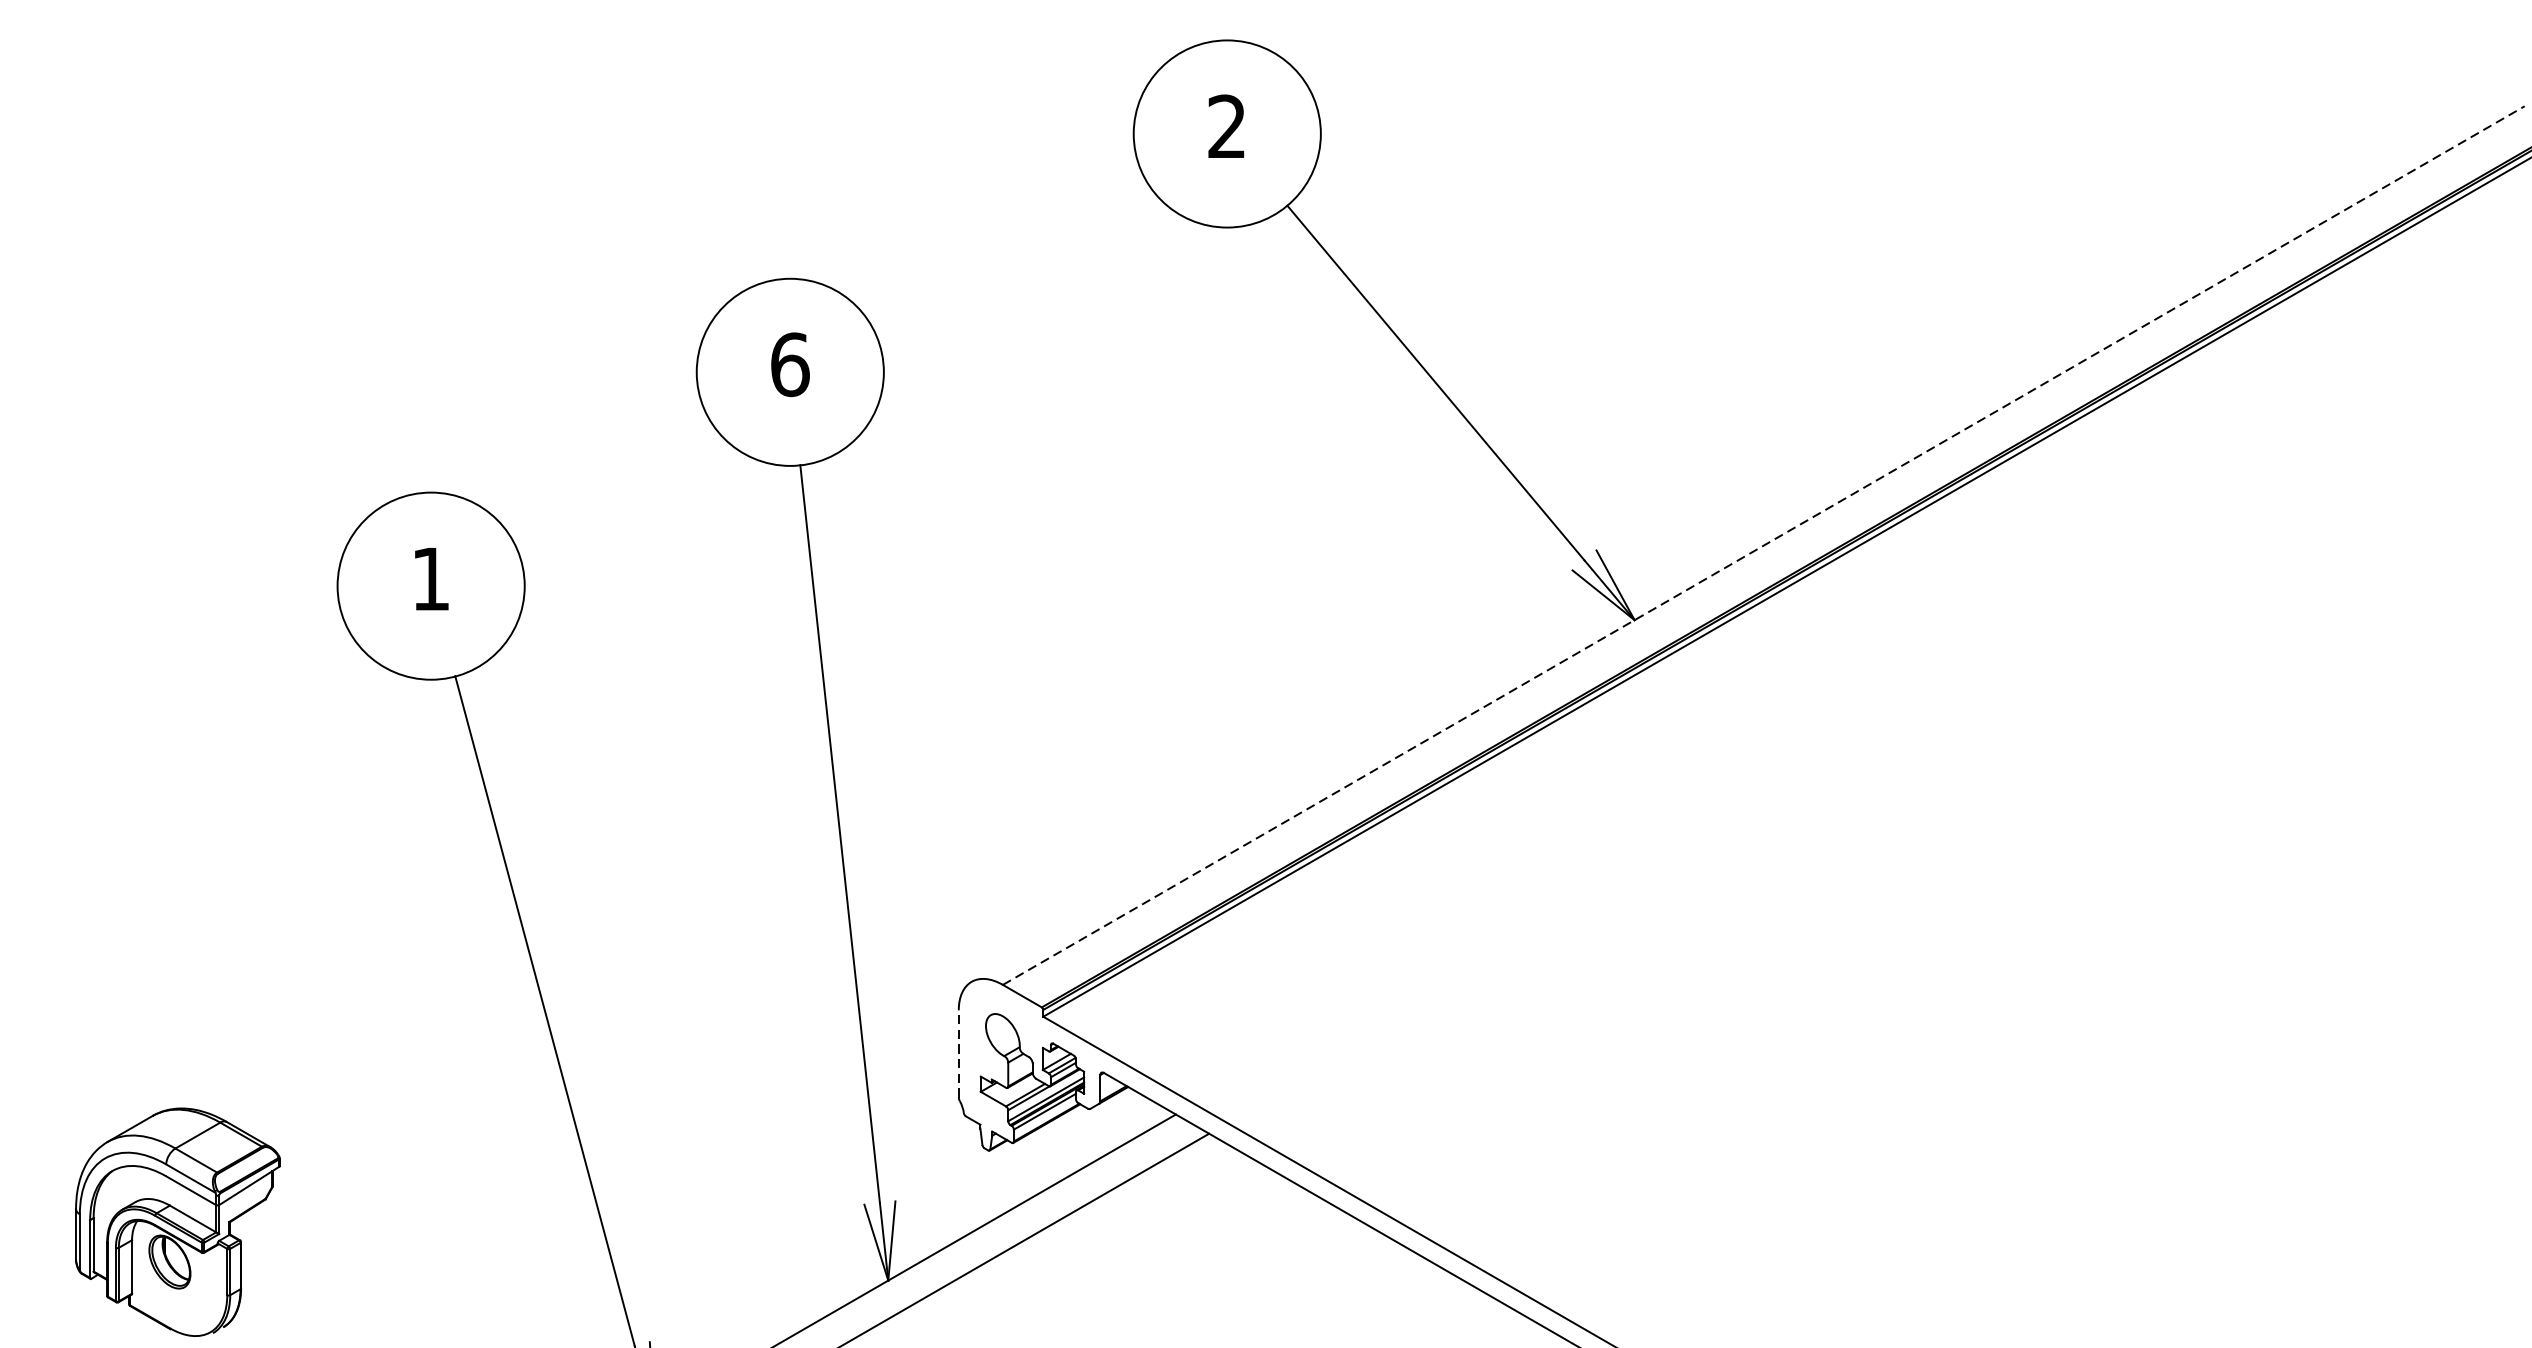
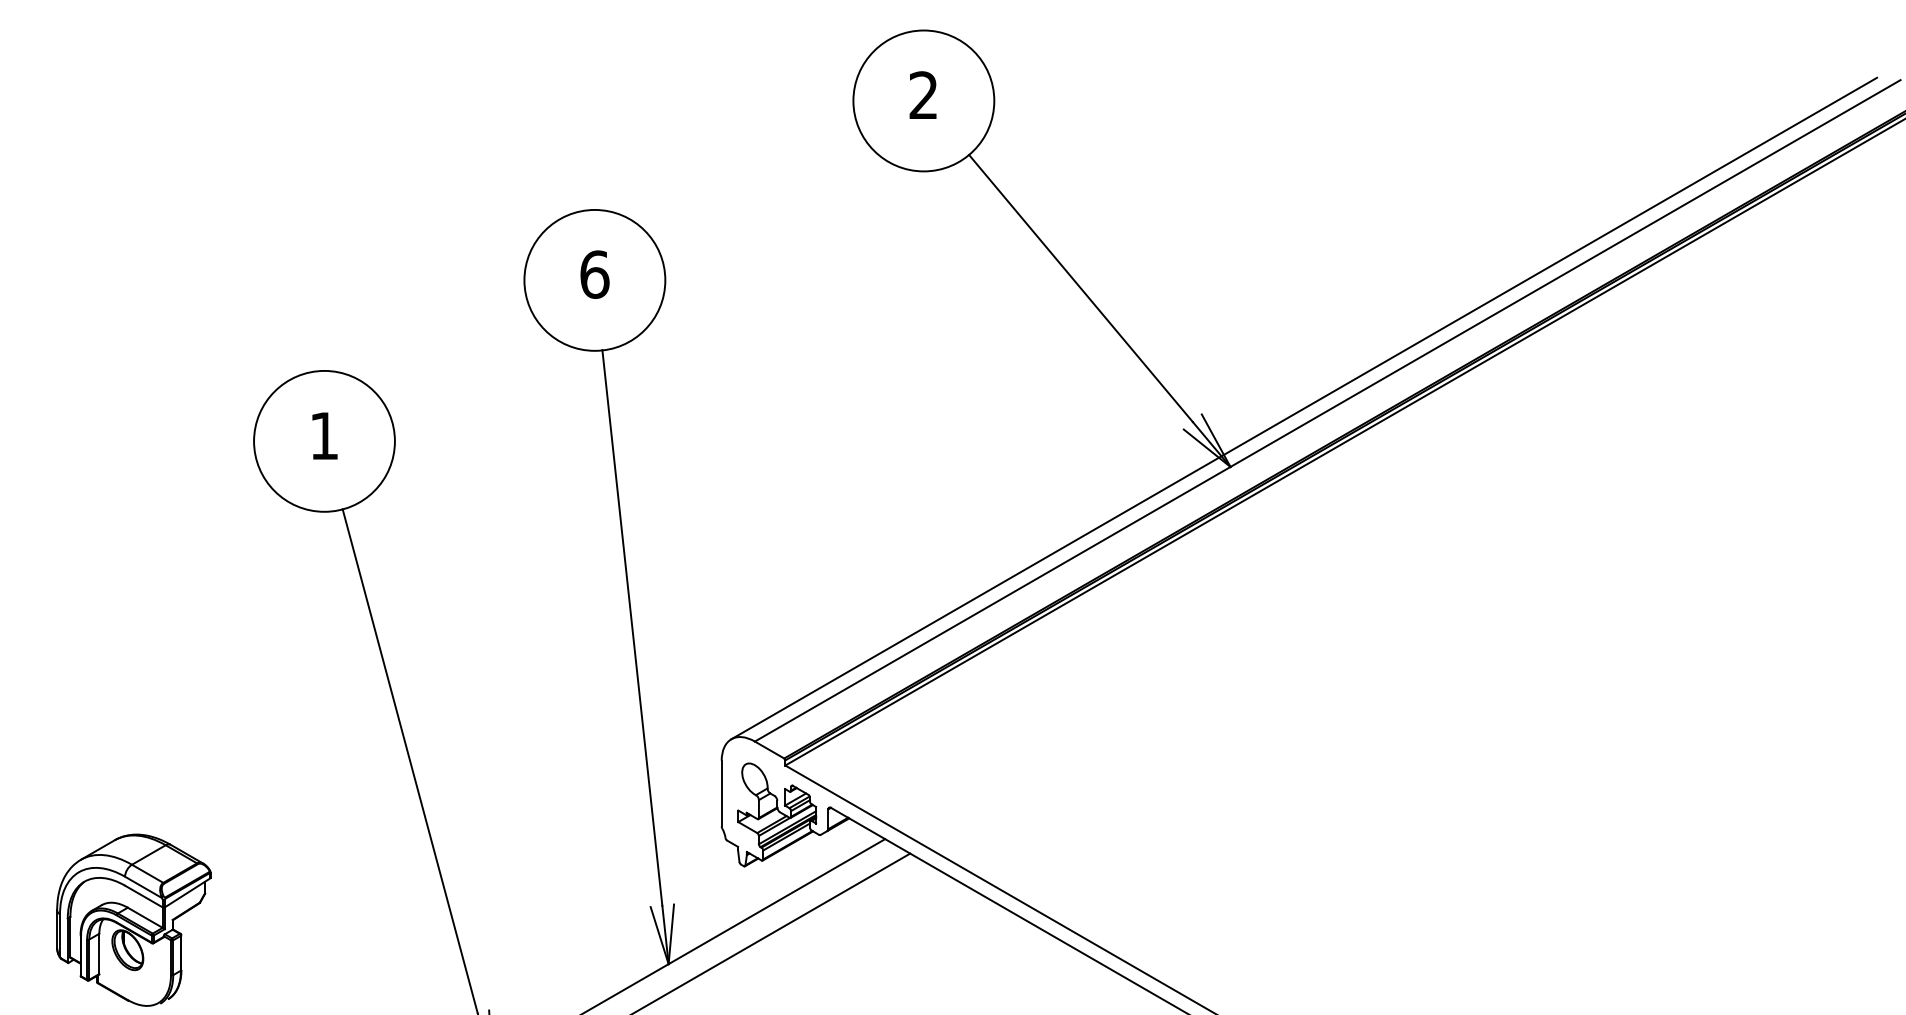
line: (1732, 542) -> (1304, 408), added
line: (1764, 545) -> (1328, 410), dashed -> solid
line: (958, 1053) -> (721, 793), dashed -> solid

